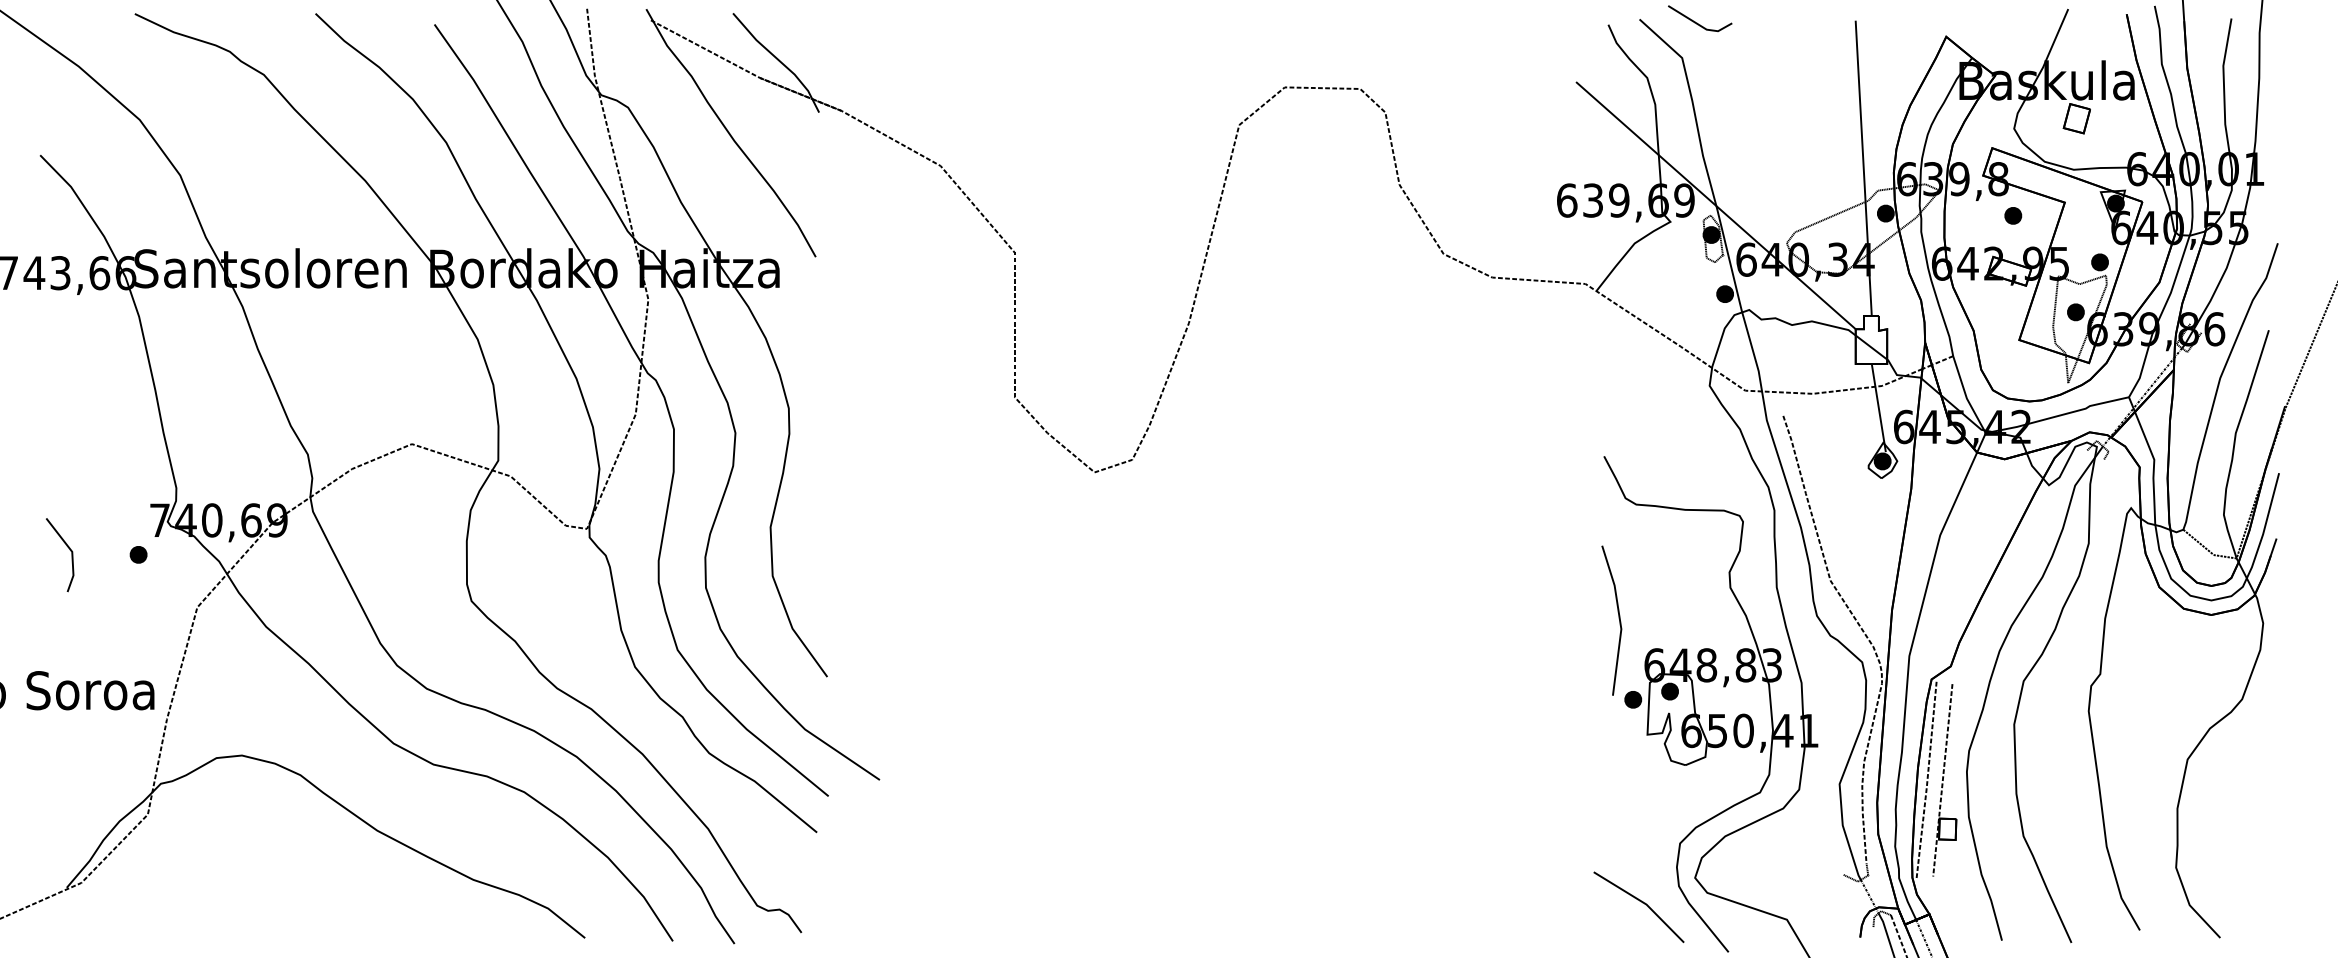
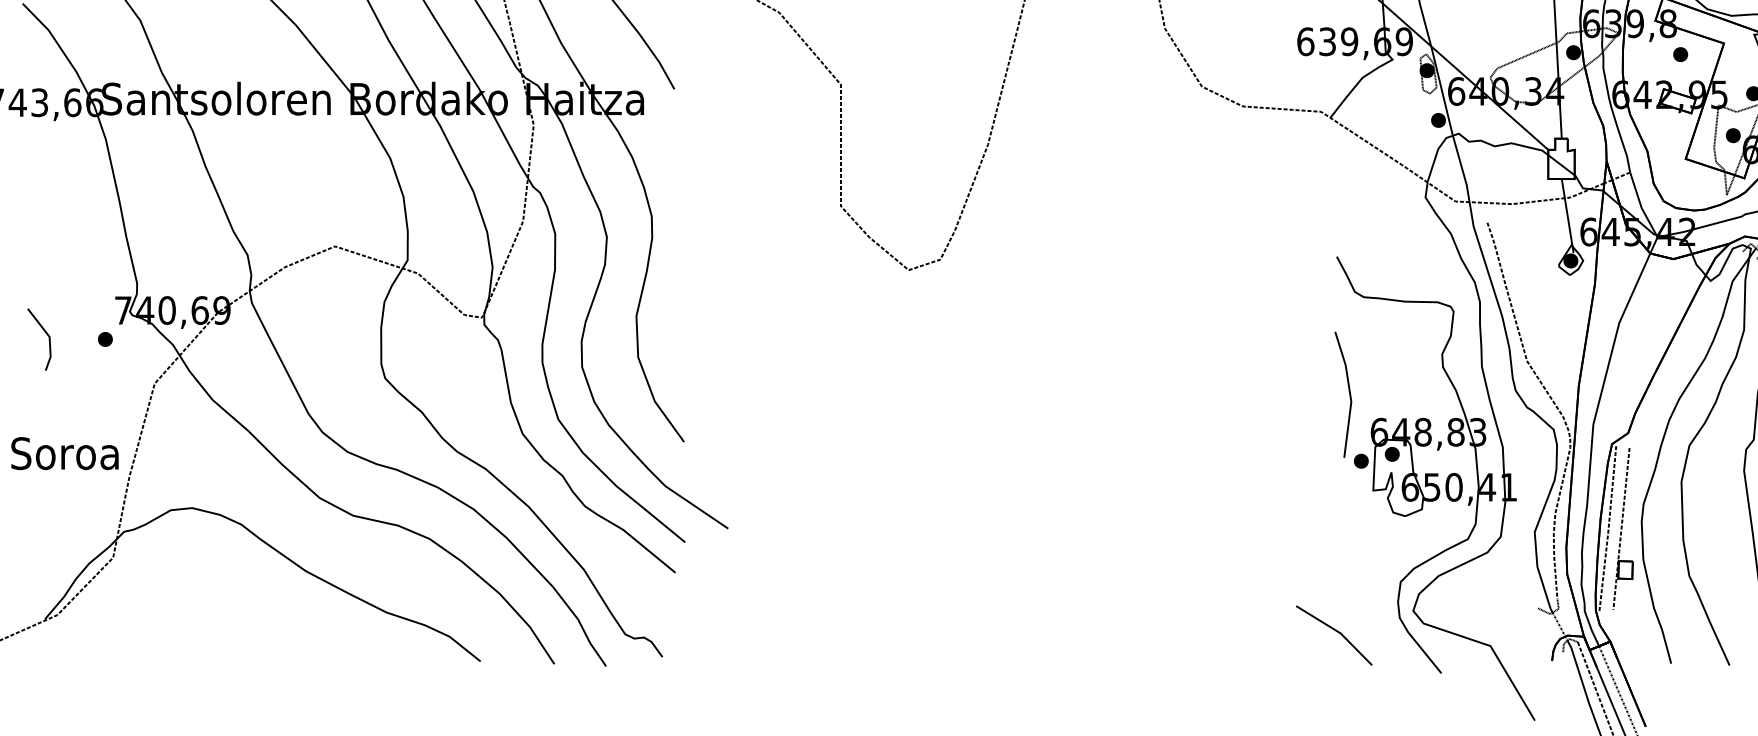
line: (1641, 902) -> (1336, 631), moved

